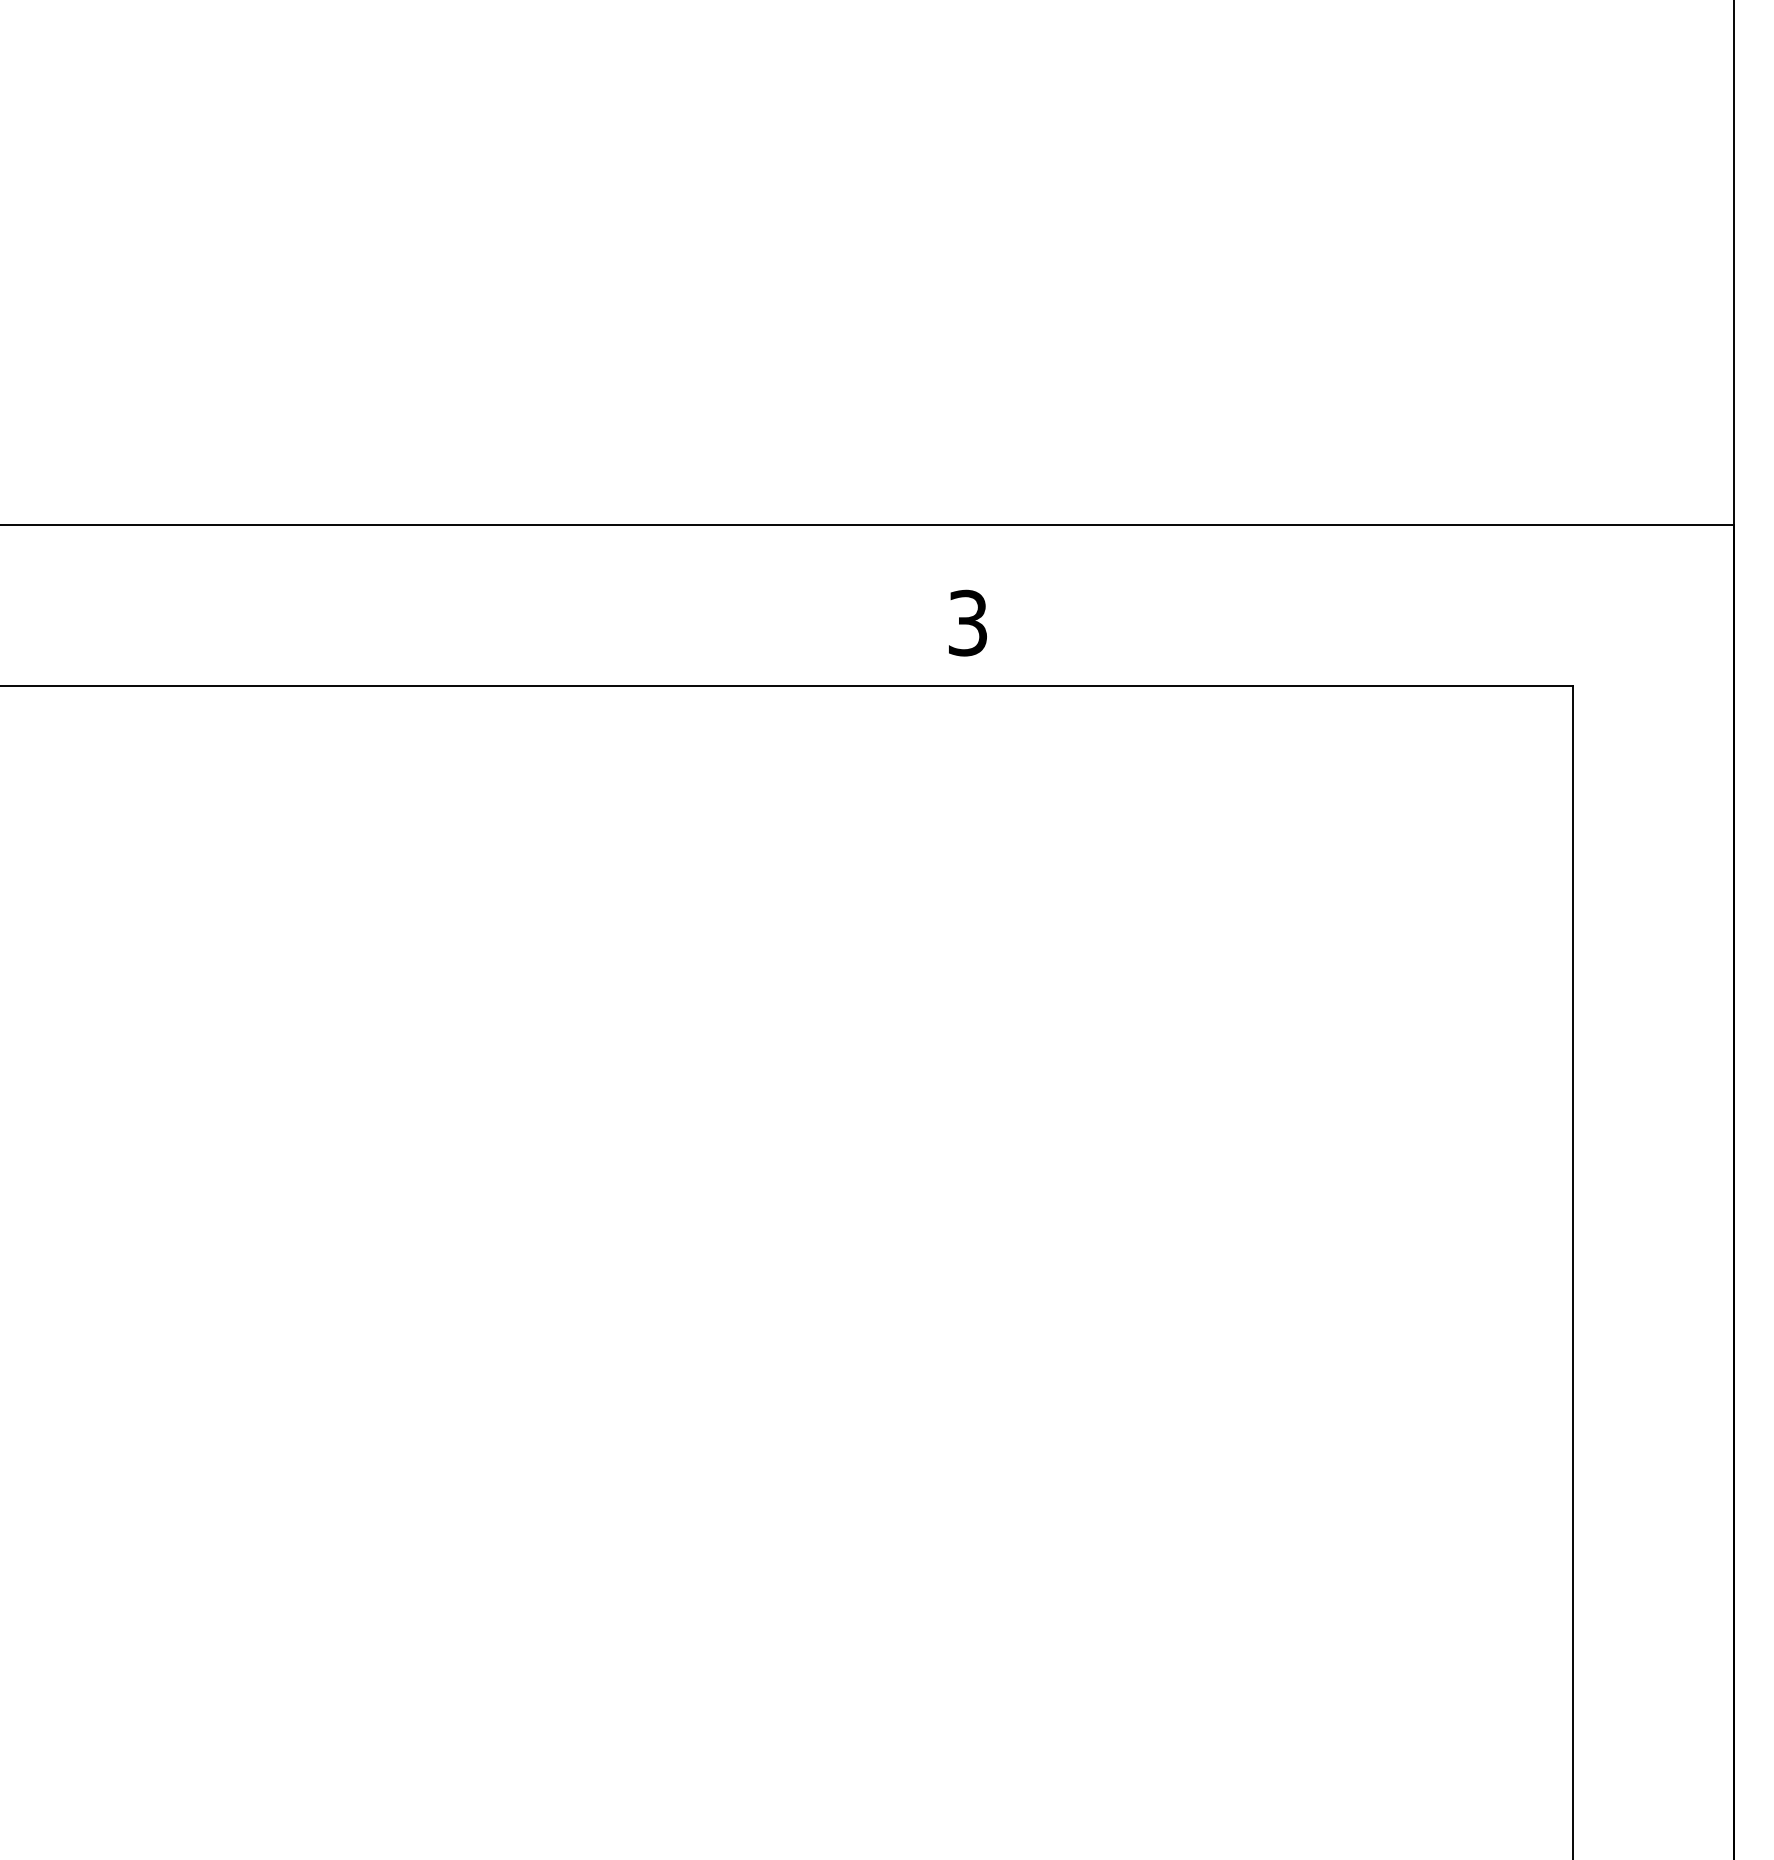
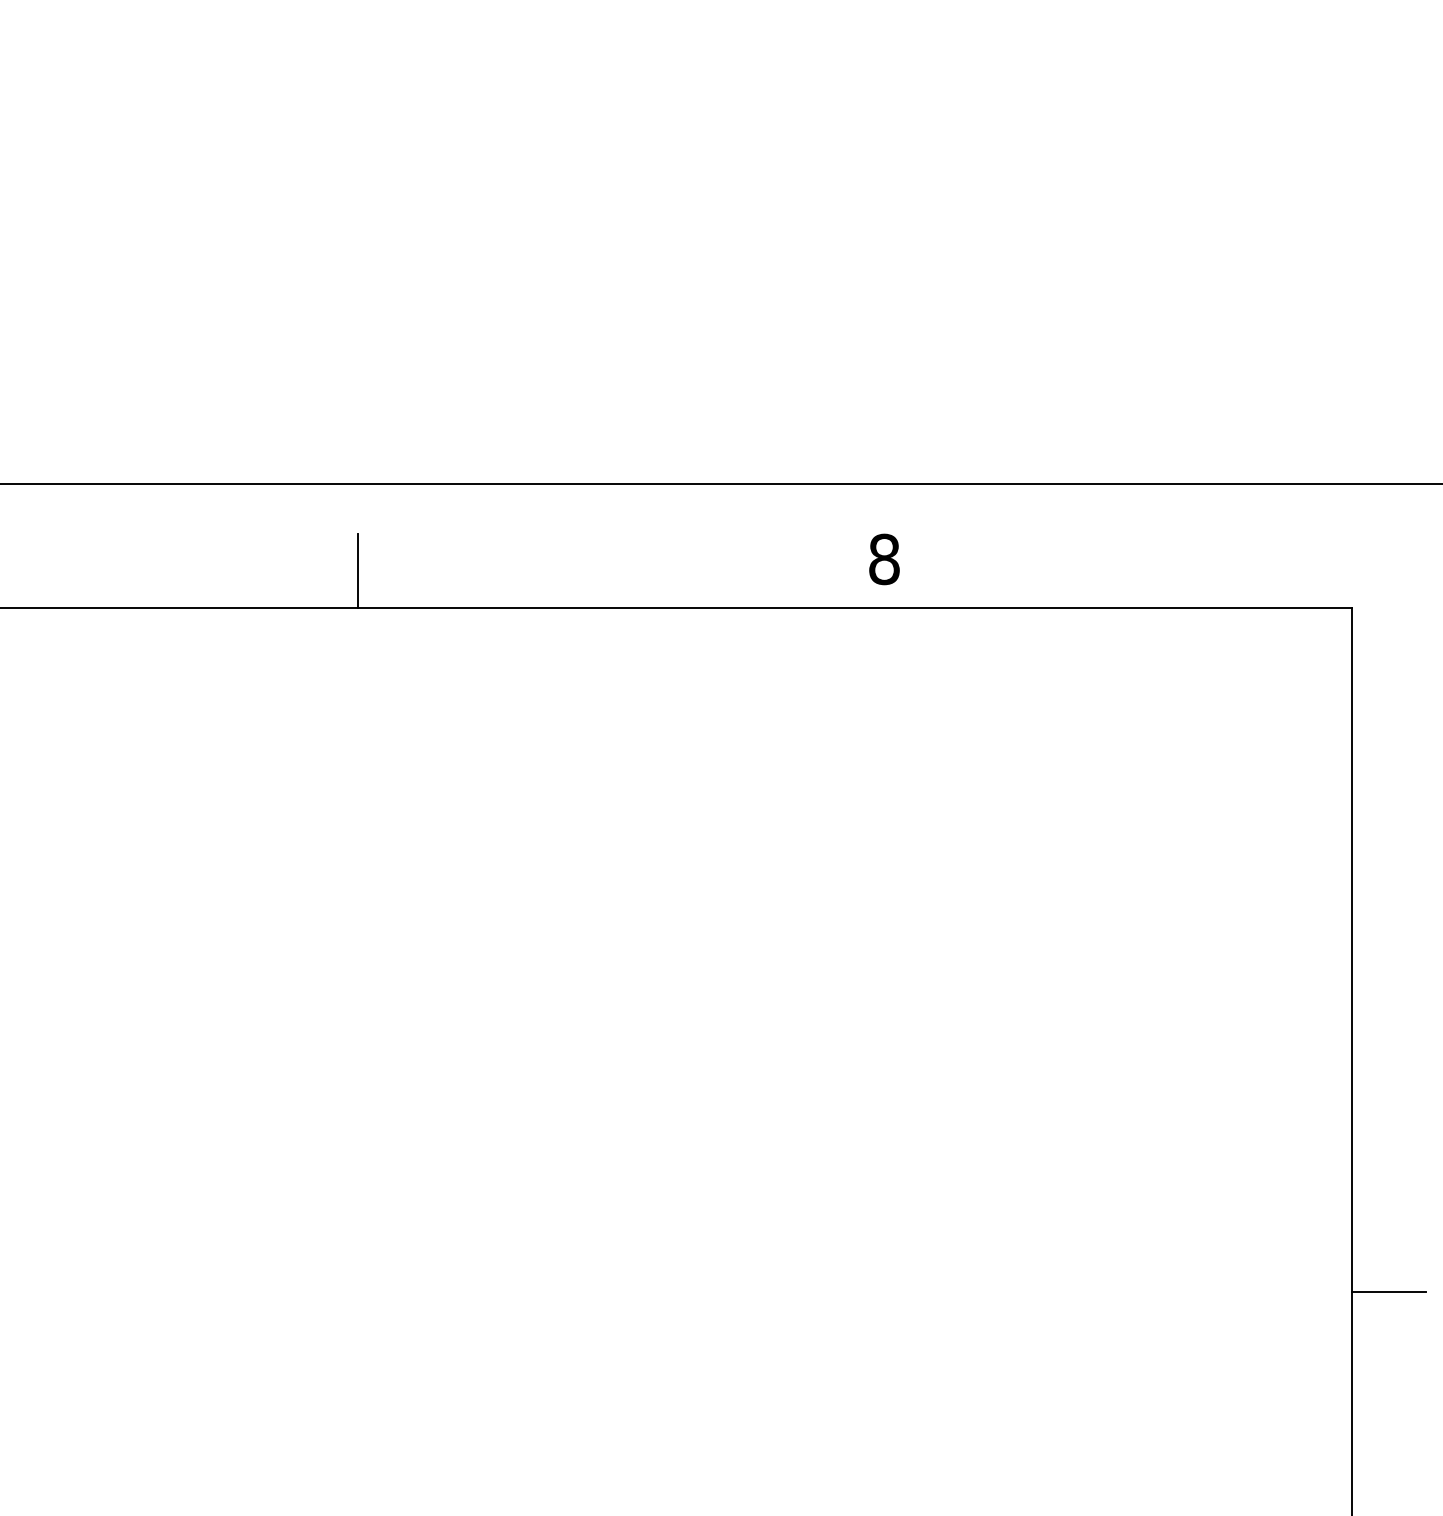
text: (968, 623) -> (884, 559), 3 -> 8
line: (285, 637) -> (357, 570), added
line: (1620, 1571) -> (1388, 1291), added

